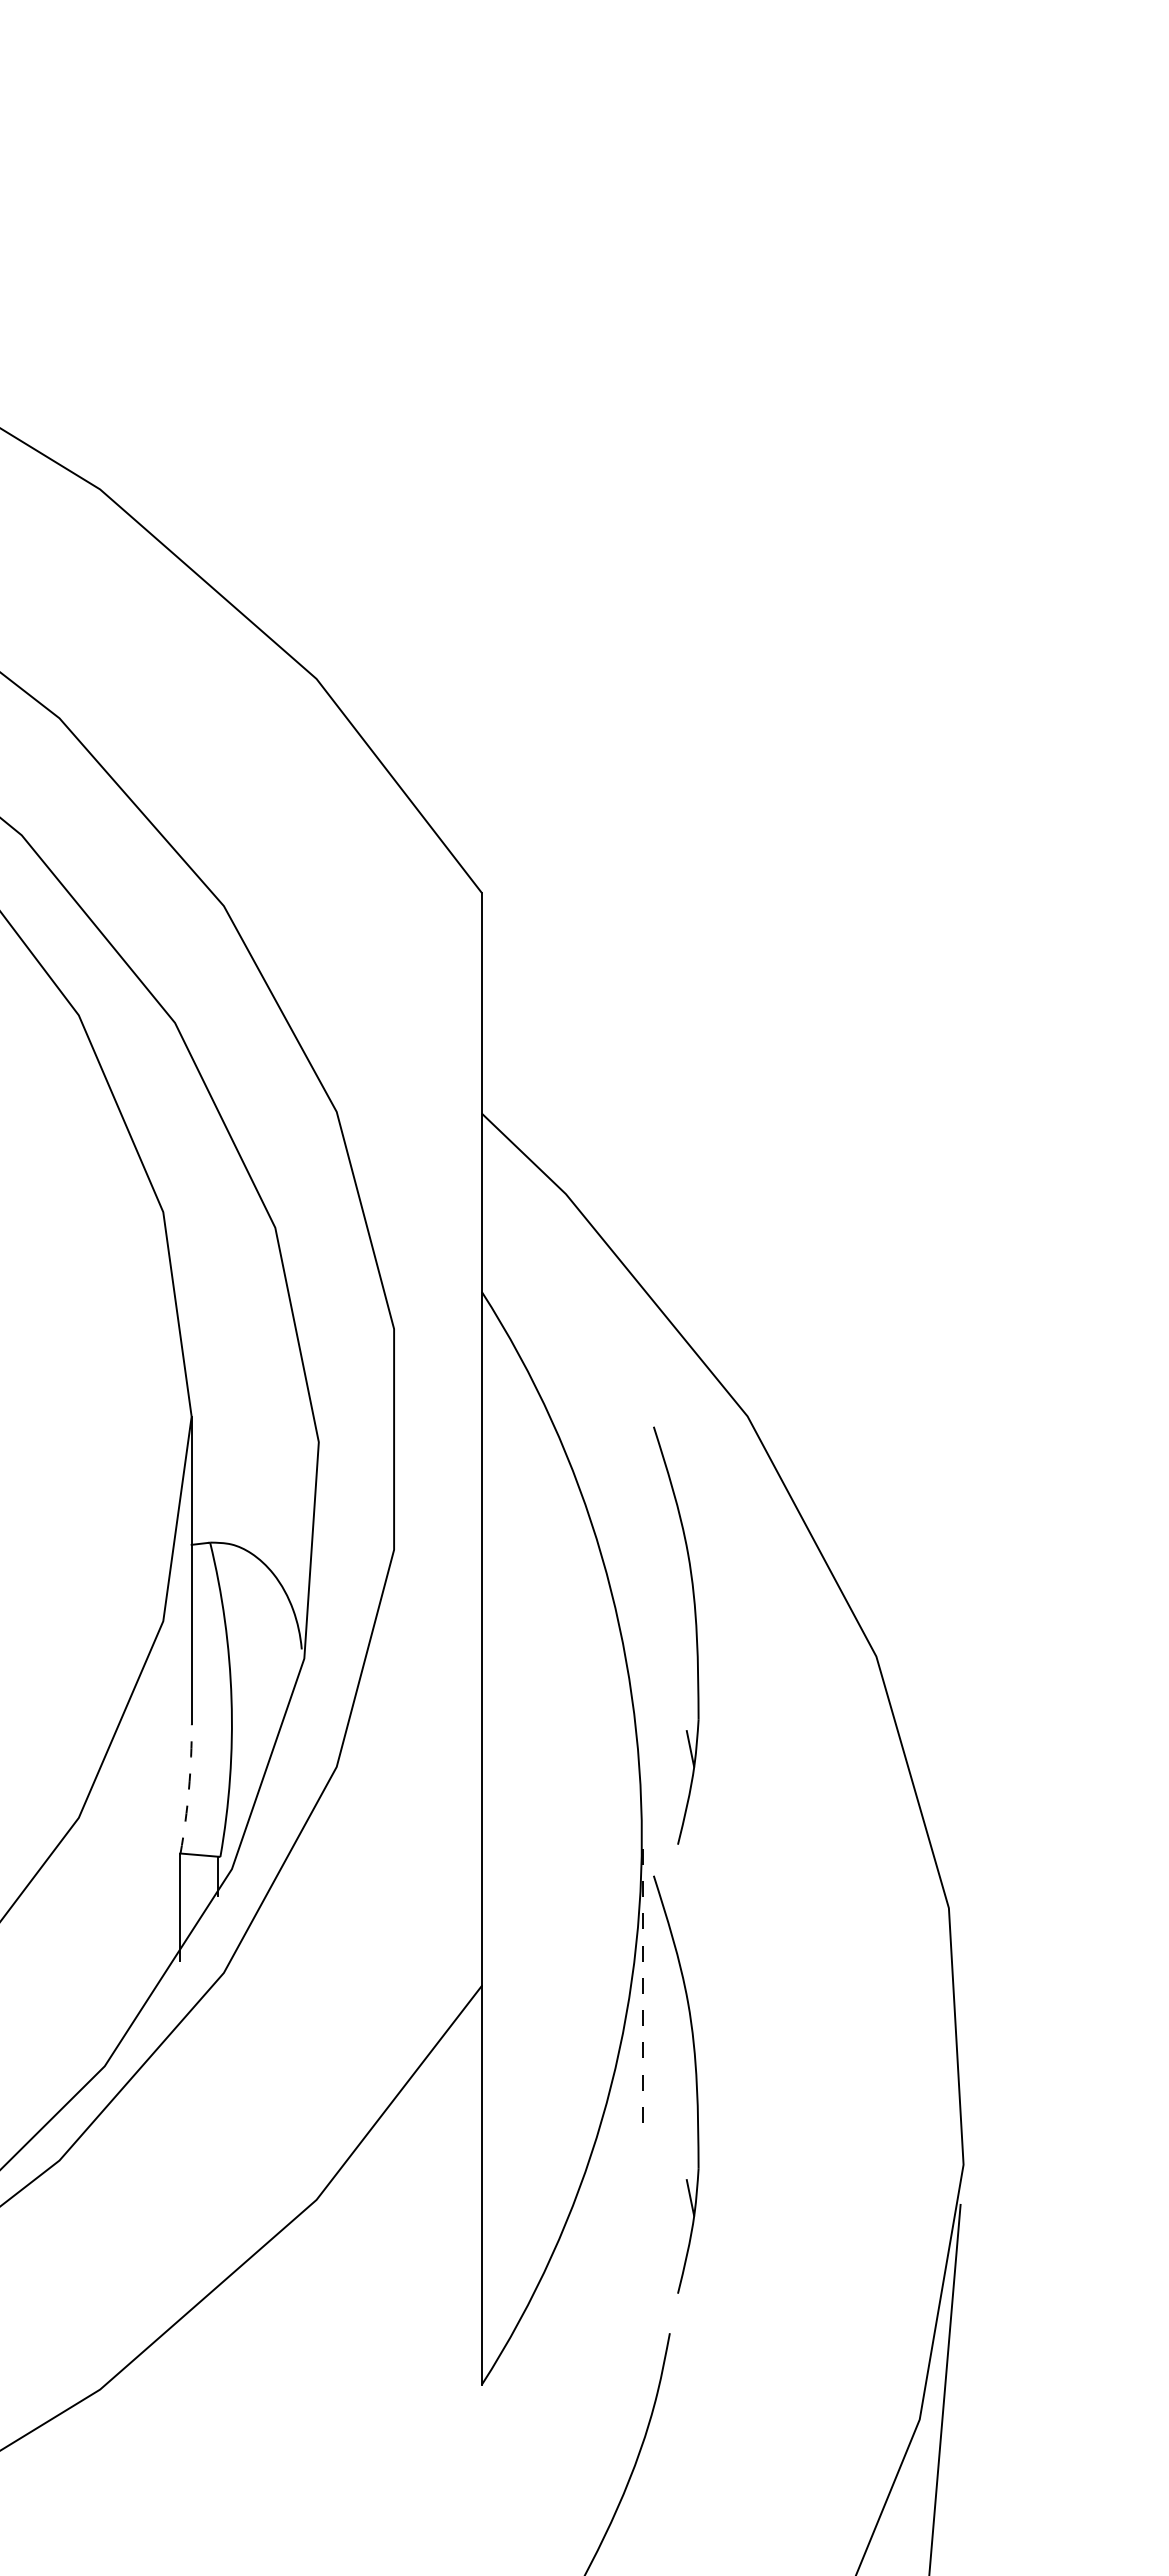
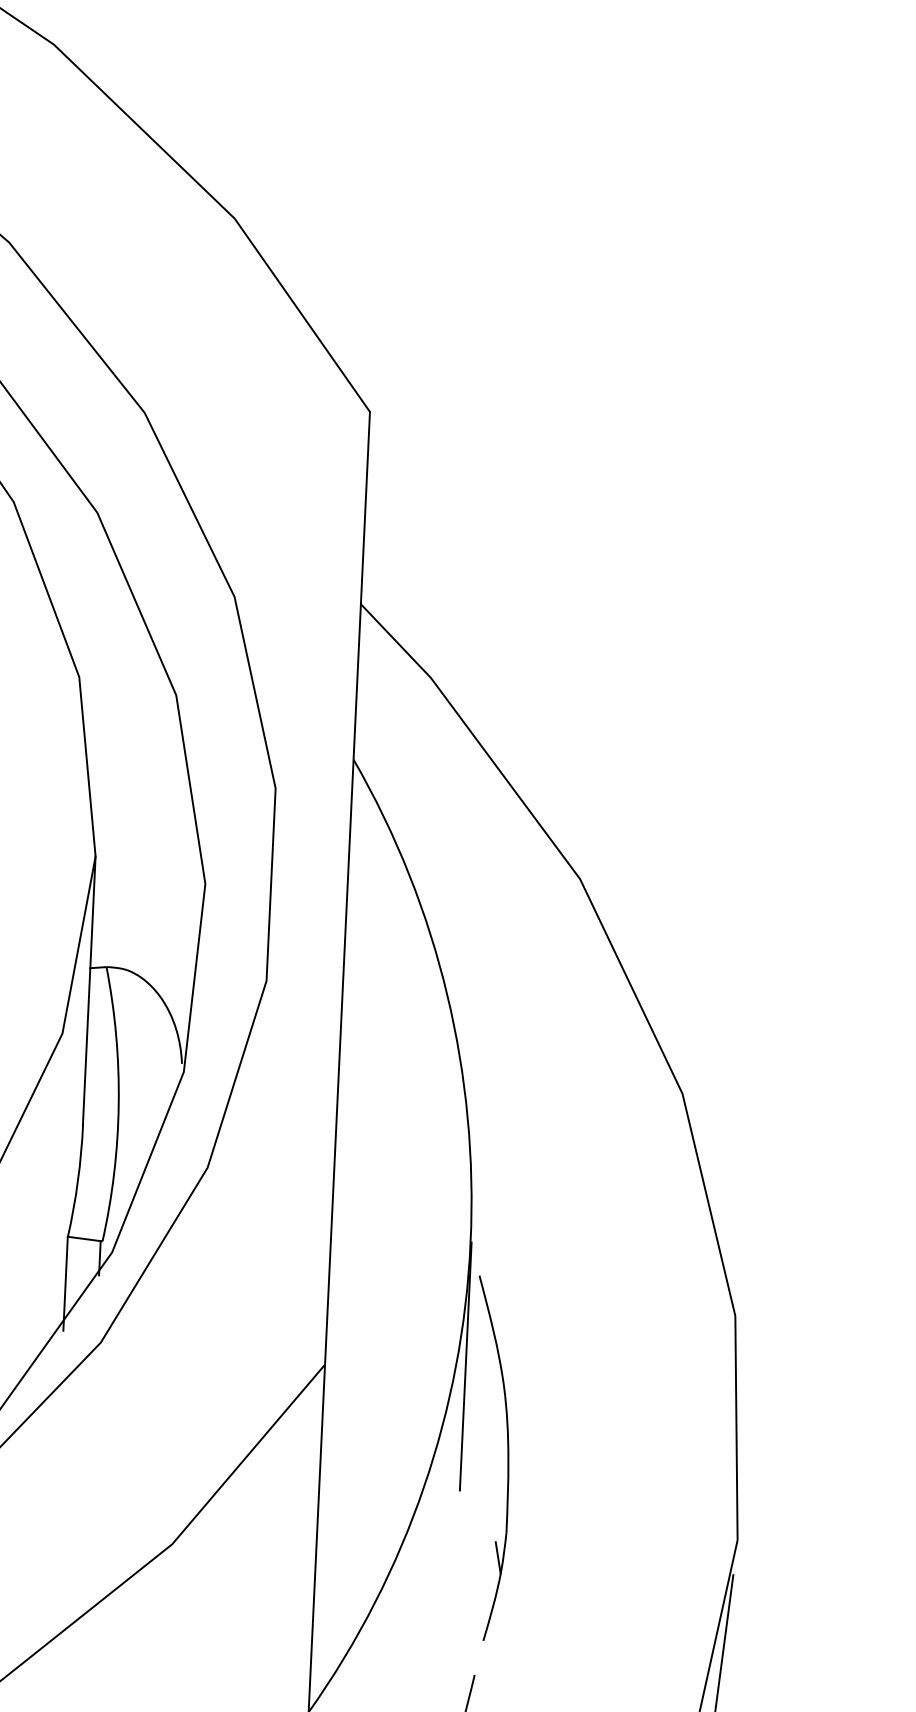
part: (695, 1635) -> (525, 1067), removed
arc: (189, 1789) -> (78, 1181), dashed -> solid
line: (642, 1980) -> (465, 1366), dashed -> solid

